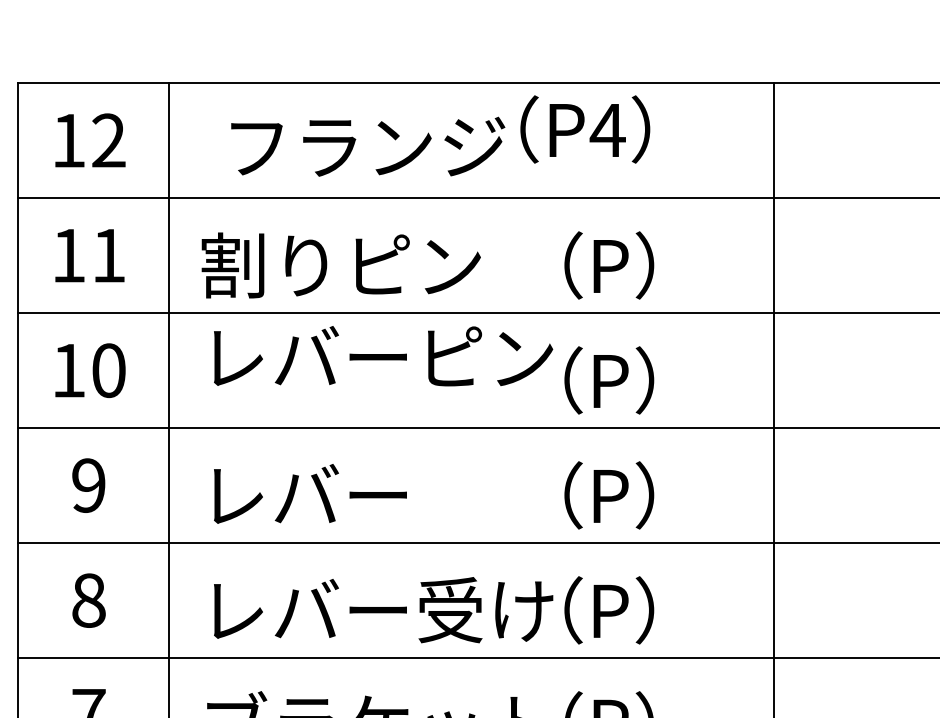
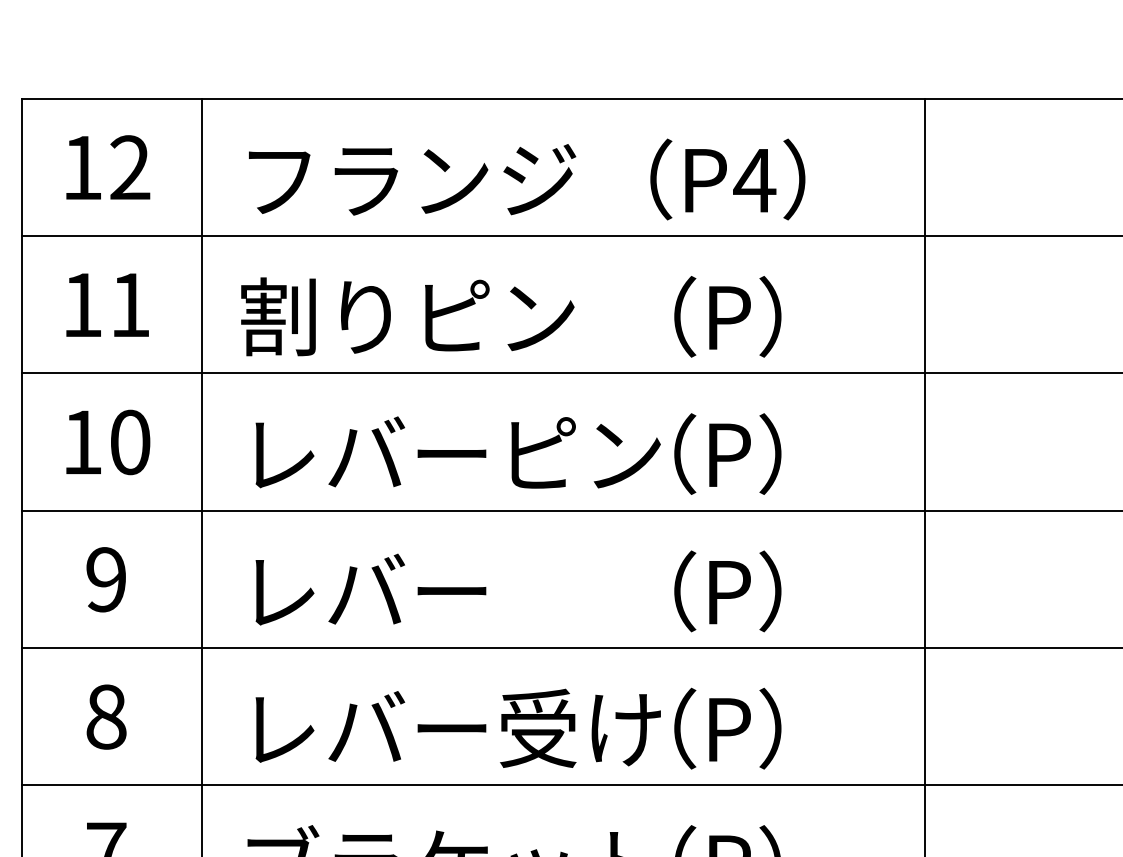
text: (585, 129) -> (728, 179), moved
text: (368, 146) -> (412, 179), moved
text: (383, 356) -> (458, 452), moved

